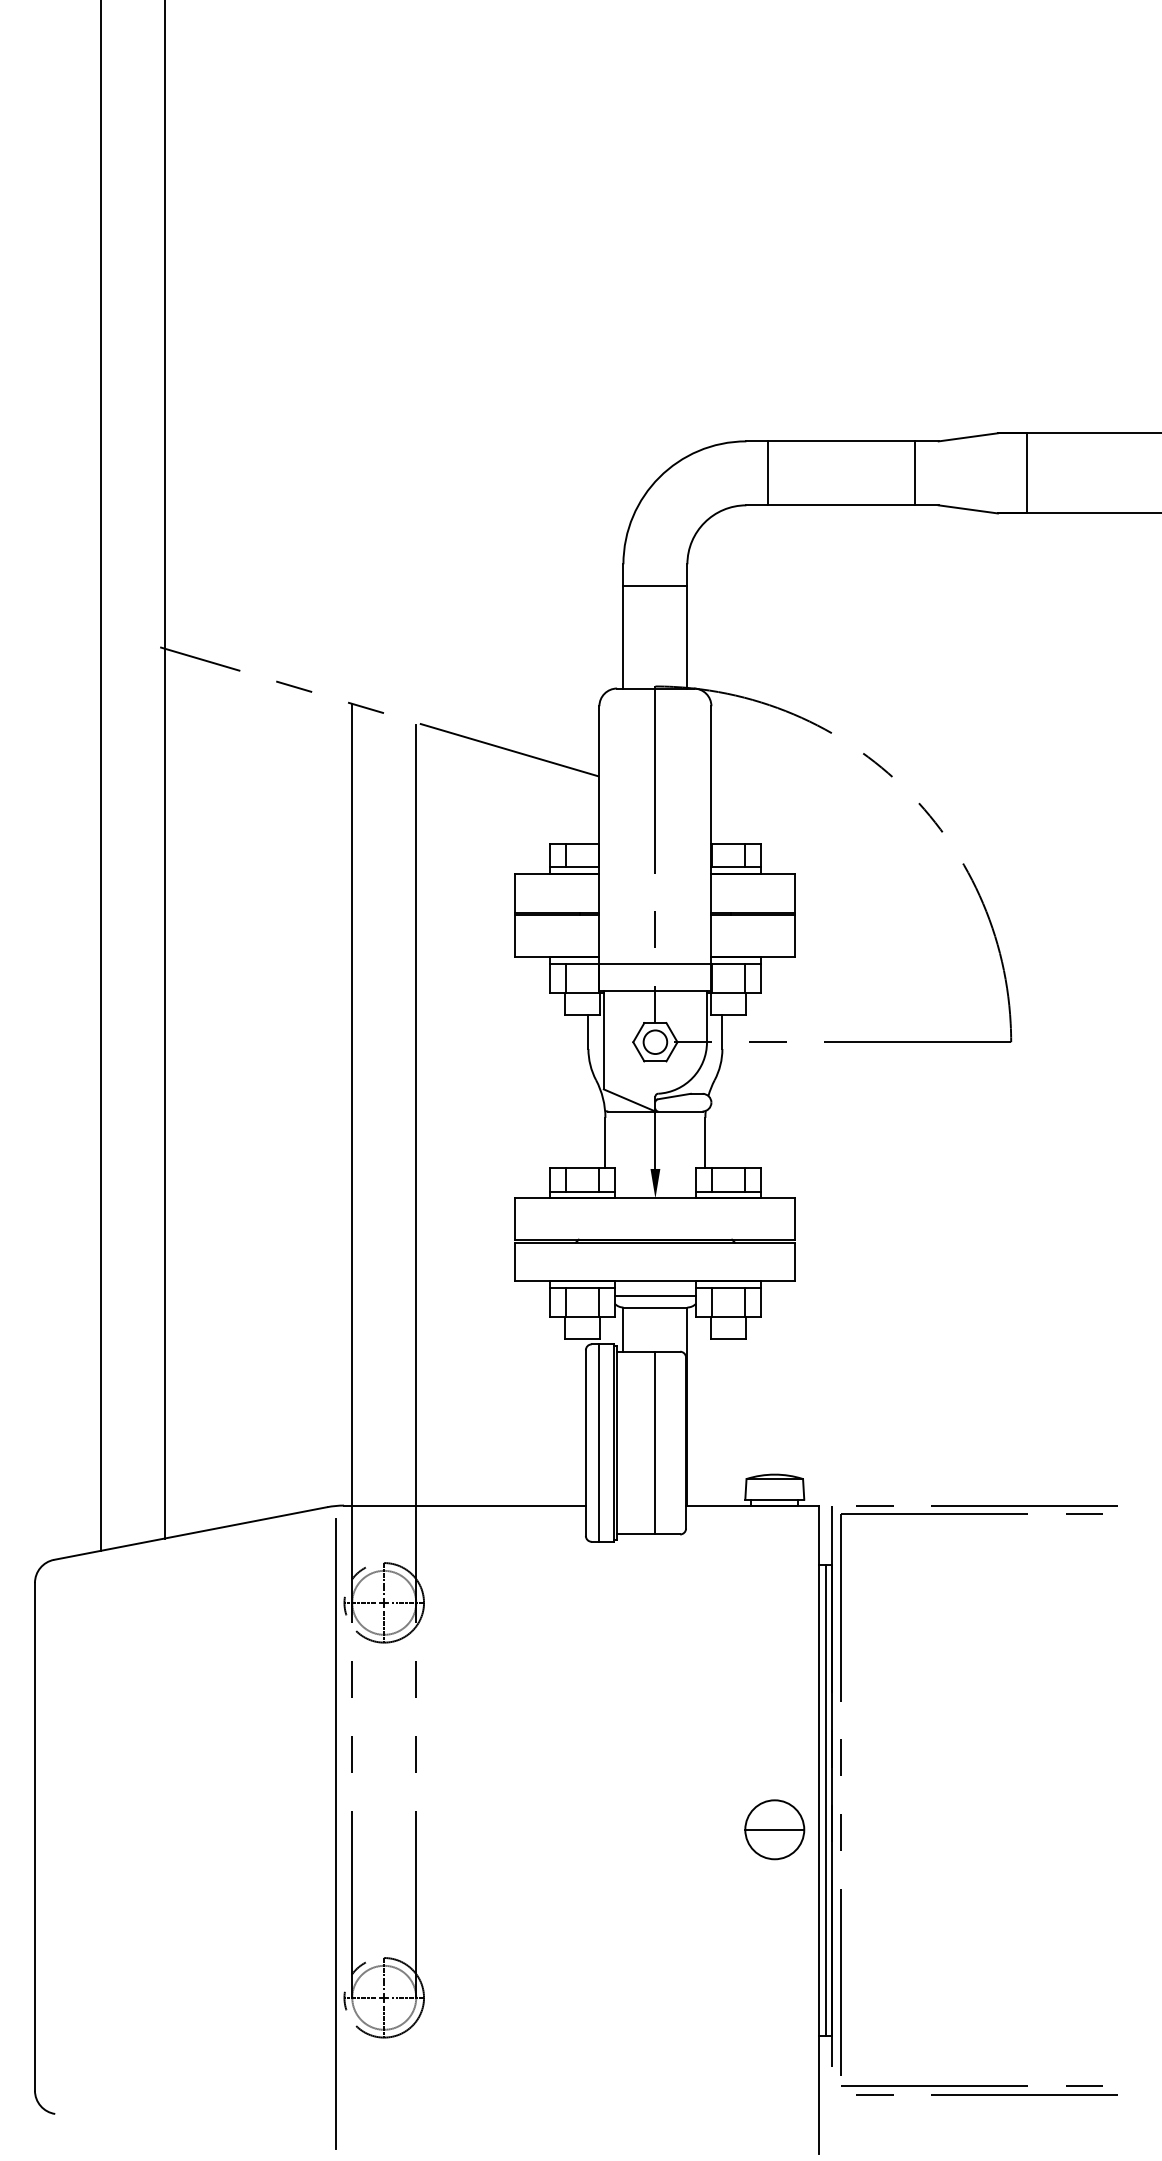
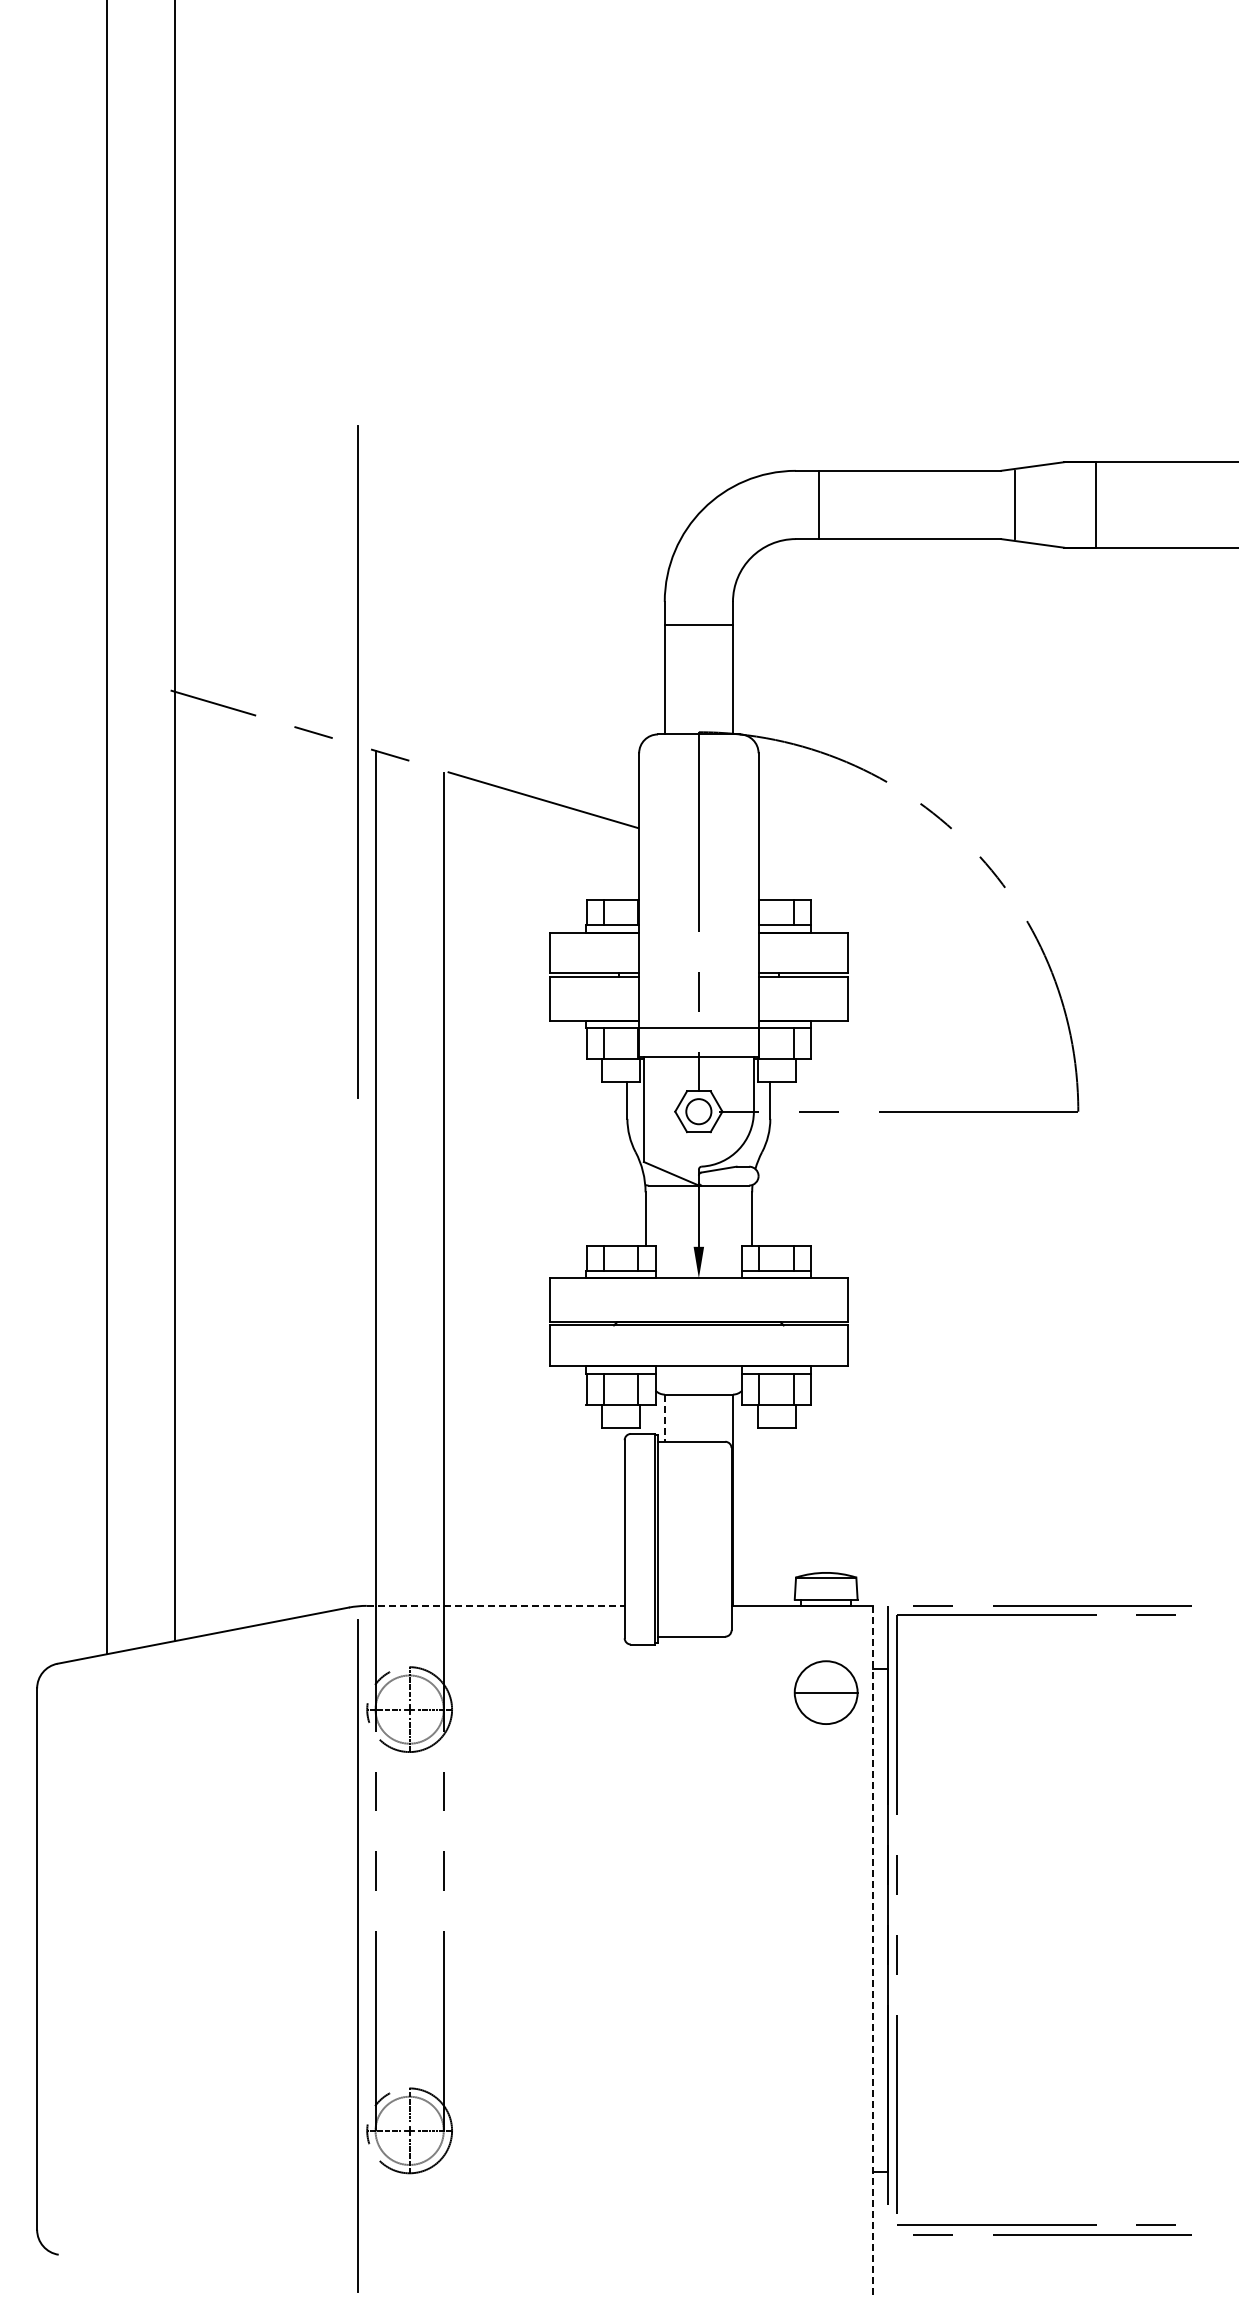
line: (914, 472) -> (1014, 504), moved
line: (335, 713) -> (357, 761), added
line: (655, 1296) -> (698, 1382), removed
line: (623, 1329) -> (664, 1418), solid -> dashed
line: (598, 1442) -> (638, 1538), removed
line: (655, 1442) -> (698, 1538), removed
line: (464, 1505) -> (495, 1605), solid -> dashed
line: (825, 1799) -> (880, 1919), removed
part: (774, 1829) -> (825, 1692), moved
line: (819, 1829) -> (873, 1951), solid -> dashed

